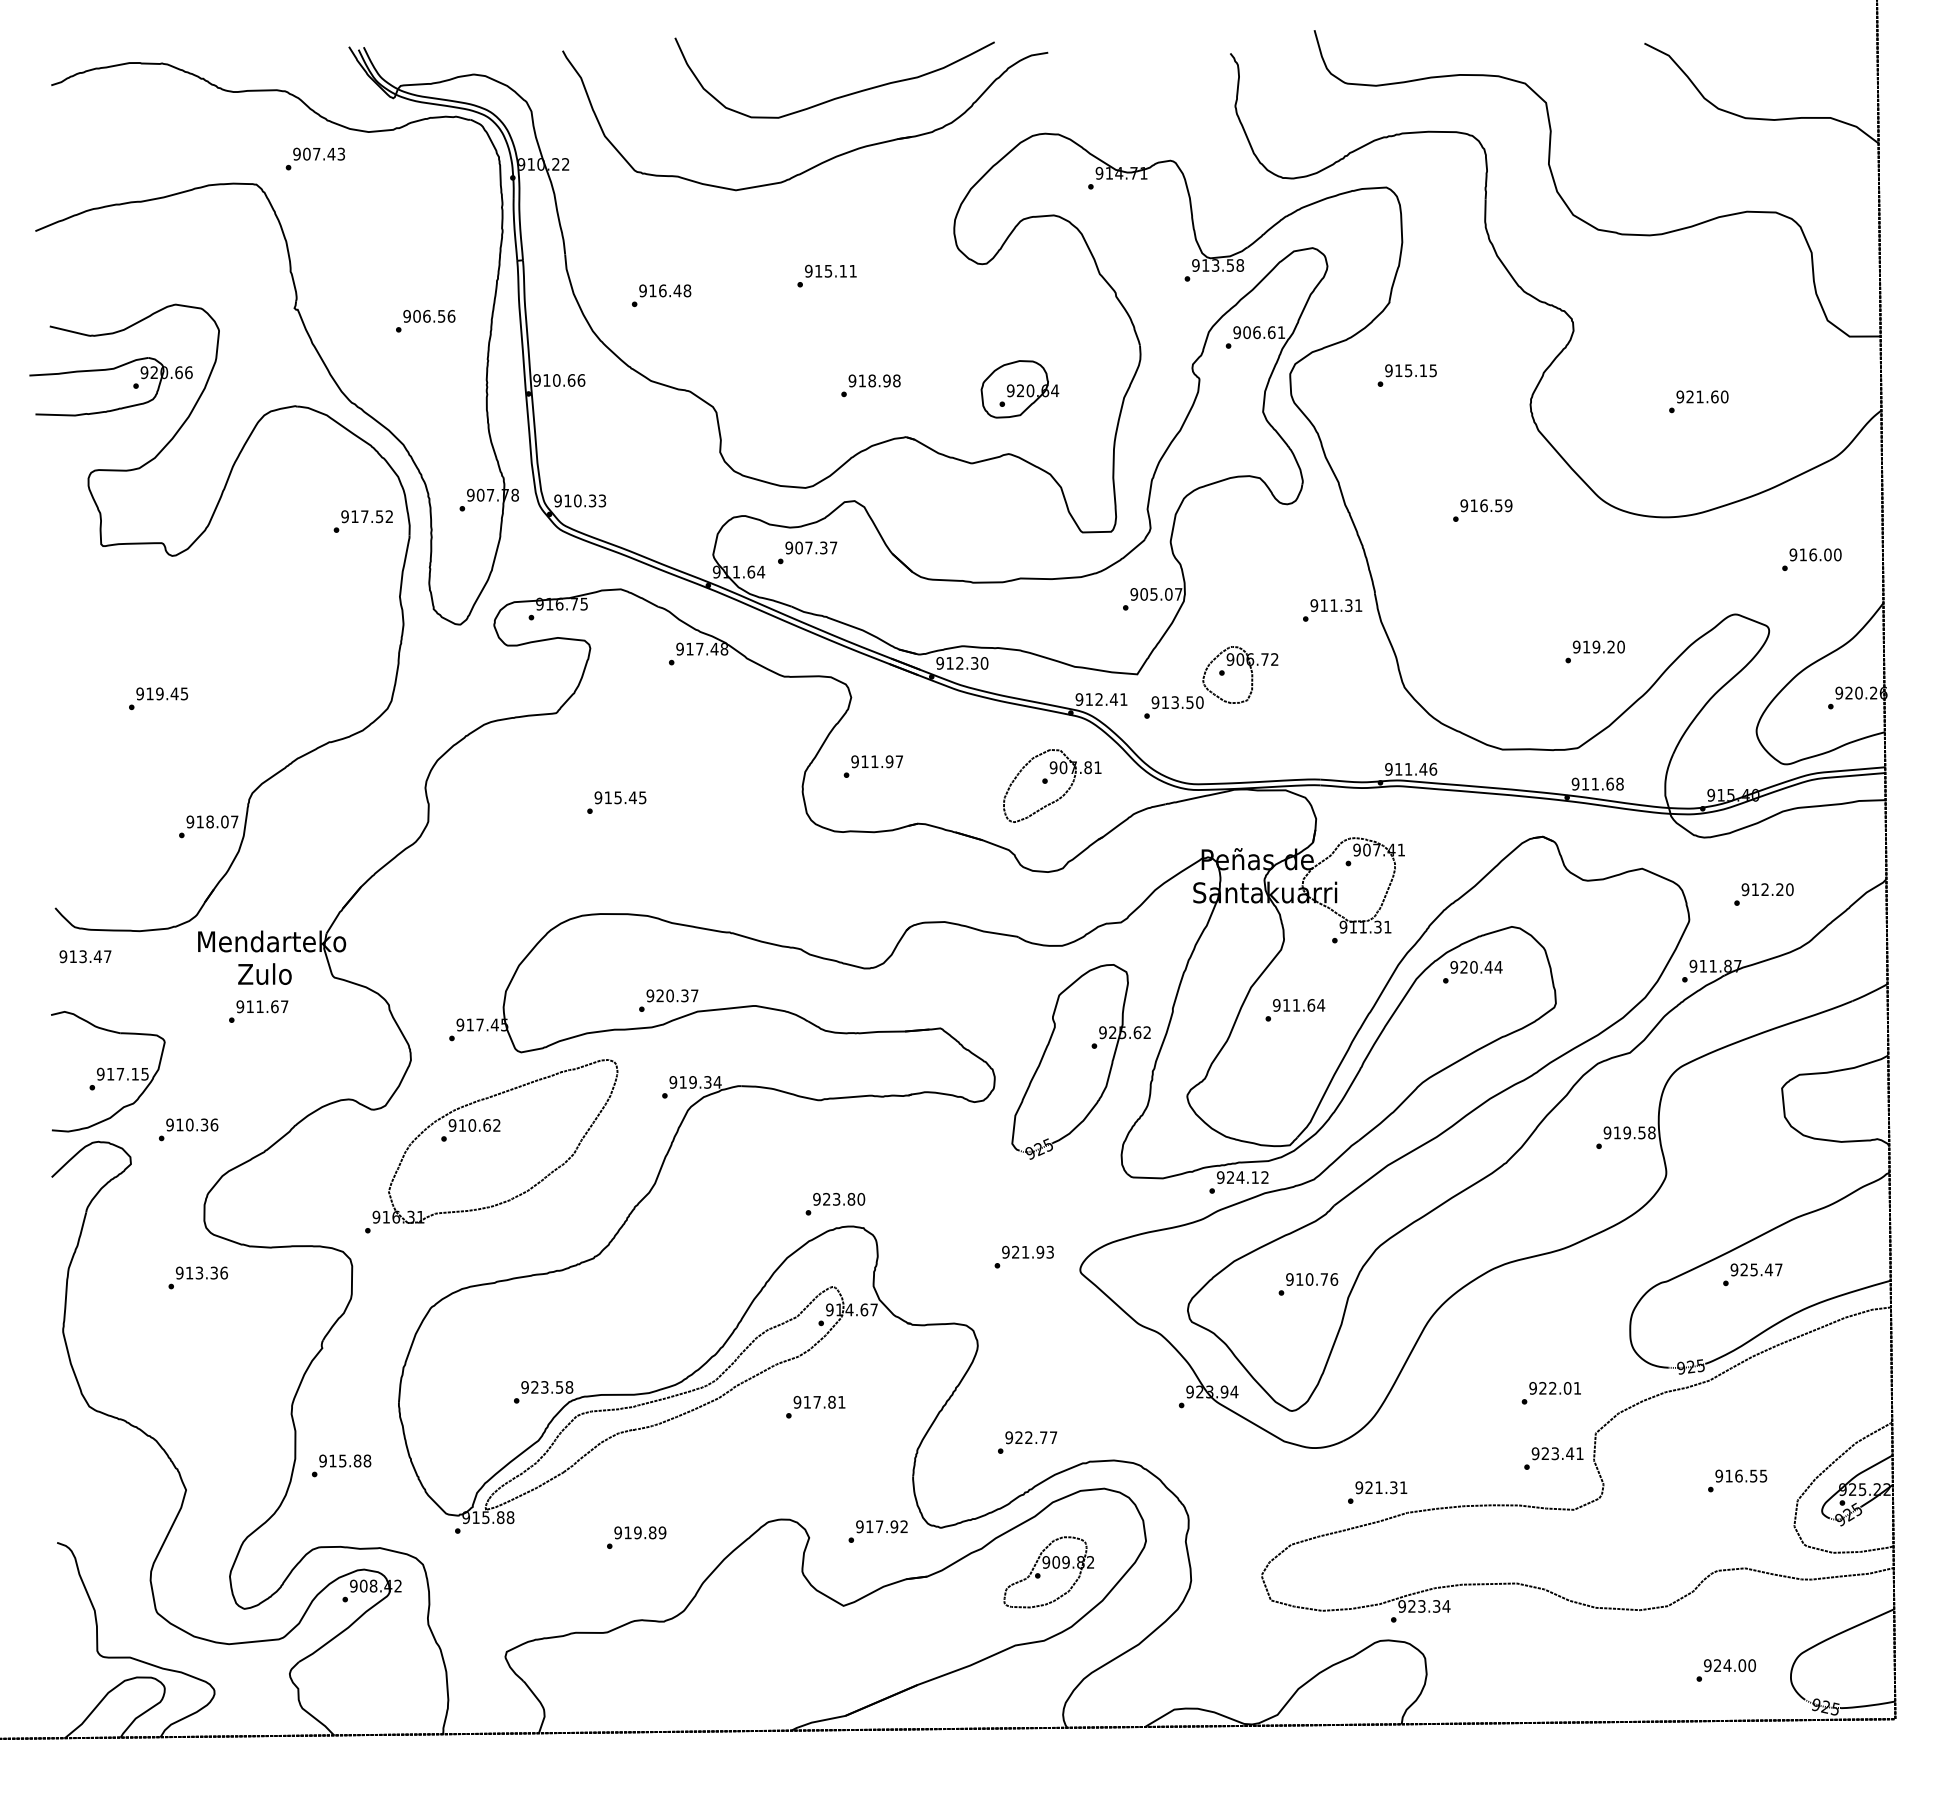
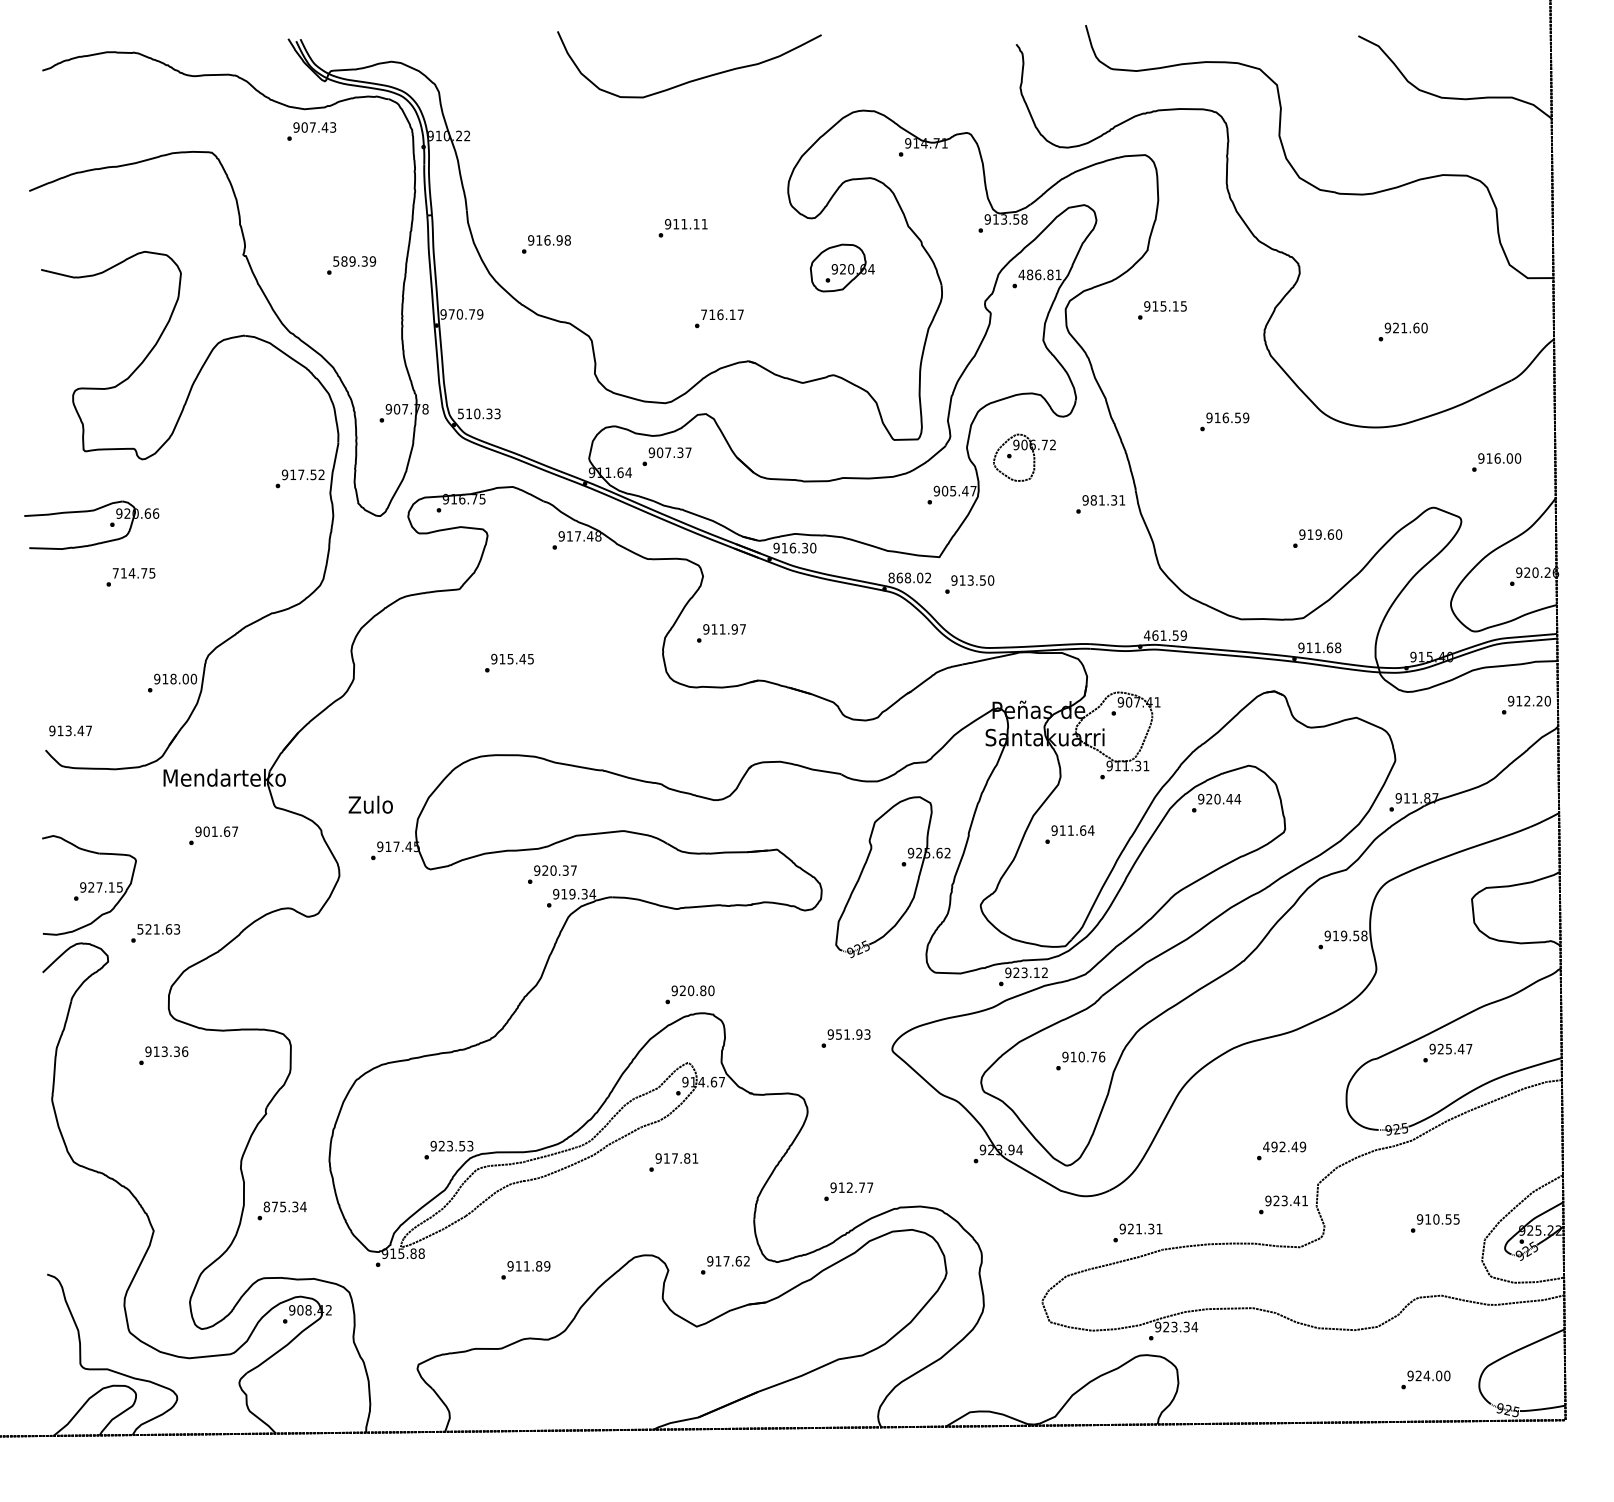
text: (314, 158) -> (310, 131), moved
part: (822, 161) -> (679, 133), removed
text: (828, 271) -> (684, 224), 915.11 -> 911.11
text: (677, 290) -> (559, 240), 916.48 -> 916.98
text: (429, 315) -> (354, 260), 906.56 -> 589.39
text: (1254, 332) -> (1036, 274), 906.61 -> 486.81
part: (110, 370) -> (91, 511), moved
text: (564, 380) -> (466, 314), 910.66 -> 970.79
text: (874, 380) -> (722, 314), 918.98 -> 716.17
part: (1019, 389) -> (842, 268), moved
text: (557, 500) -> (460, 413), 910.33 -> 510.33
text: (362, 521) -> (299, 478), moved
text: (1168, 594) -> (965, 491), 905.07 -> 905.47
text: (1324, 605) -> (1094, 500), 911.31 -> 981.31
text: (1611, 646) -> (1331, 534), 919.20 -> 919.60
text: (959, 663) -> (792, 548), 912.30 -> 916.30
part: (1240, 665) -> (1024, 449), moved
text: (157, 693) -> (130, 572), 919.45 -> 714.75
text: (1101, 699) -> (909, 577), 912.41 -> 868.02
text: (1410, 768) -> (1165, 634), 911.46 -> 461.59
part: (1052, 785) -> (869, 648), removed
text: (234, 821) -> (193, 678), 918.07 -> 918.00
text: (1763, 894) -> (1526, 705), moved
text: (85, 956) -> (70, 730), moved
text: (264, 973) -> (370, 804), moved
text: (668, 1000) -> (552, 874), moved
text: (250, 1006) -> (206, 831), 911.67 -> 901.67
text: (110, 1073) -> (91, 886), 917.15 -> 927.15
text: (192, 1124) -> (159, 929), 910.36 -> 521.63
part: (489, 1131) -> (404, 934), removed
text: (1240, 1177) -> (1024, 972), 924.12 -> 923.12
text: (836, 1199) -> (690, 990), 923.80 -> 920.80
text: (1015, 1251) -> (838, 1033), 921.93 -> 951.93
text: (569, 1387) -> (470, 1146), 923.58 -> 923.53
text: (1555, 1388) -> (1284, 1147), 922.01 -> 492.49
text: (1018, 1437) -> (841, 1187), 922.77 -> 912.77
text: (345, 1460) -> (285, 1206), 915.88 -> 875.34
text: (1738, 1475) -> (1435, 1218), 916.55 -> 910.55
text: (894, 1526) -> (738, 1261), 917.92 -> 917.62
text: (637, 1532) -> (526, 1266), 919.89 -> 911.89
part: (1048, 1572) -> (866, 1299), removed

